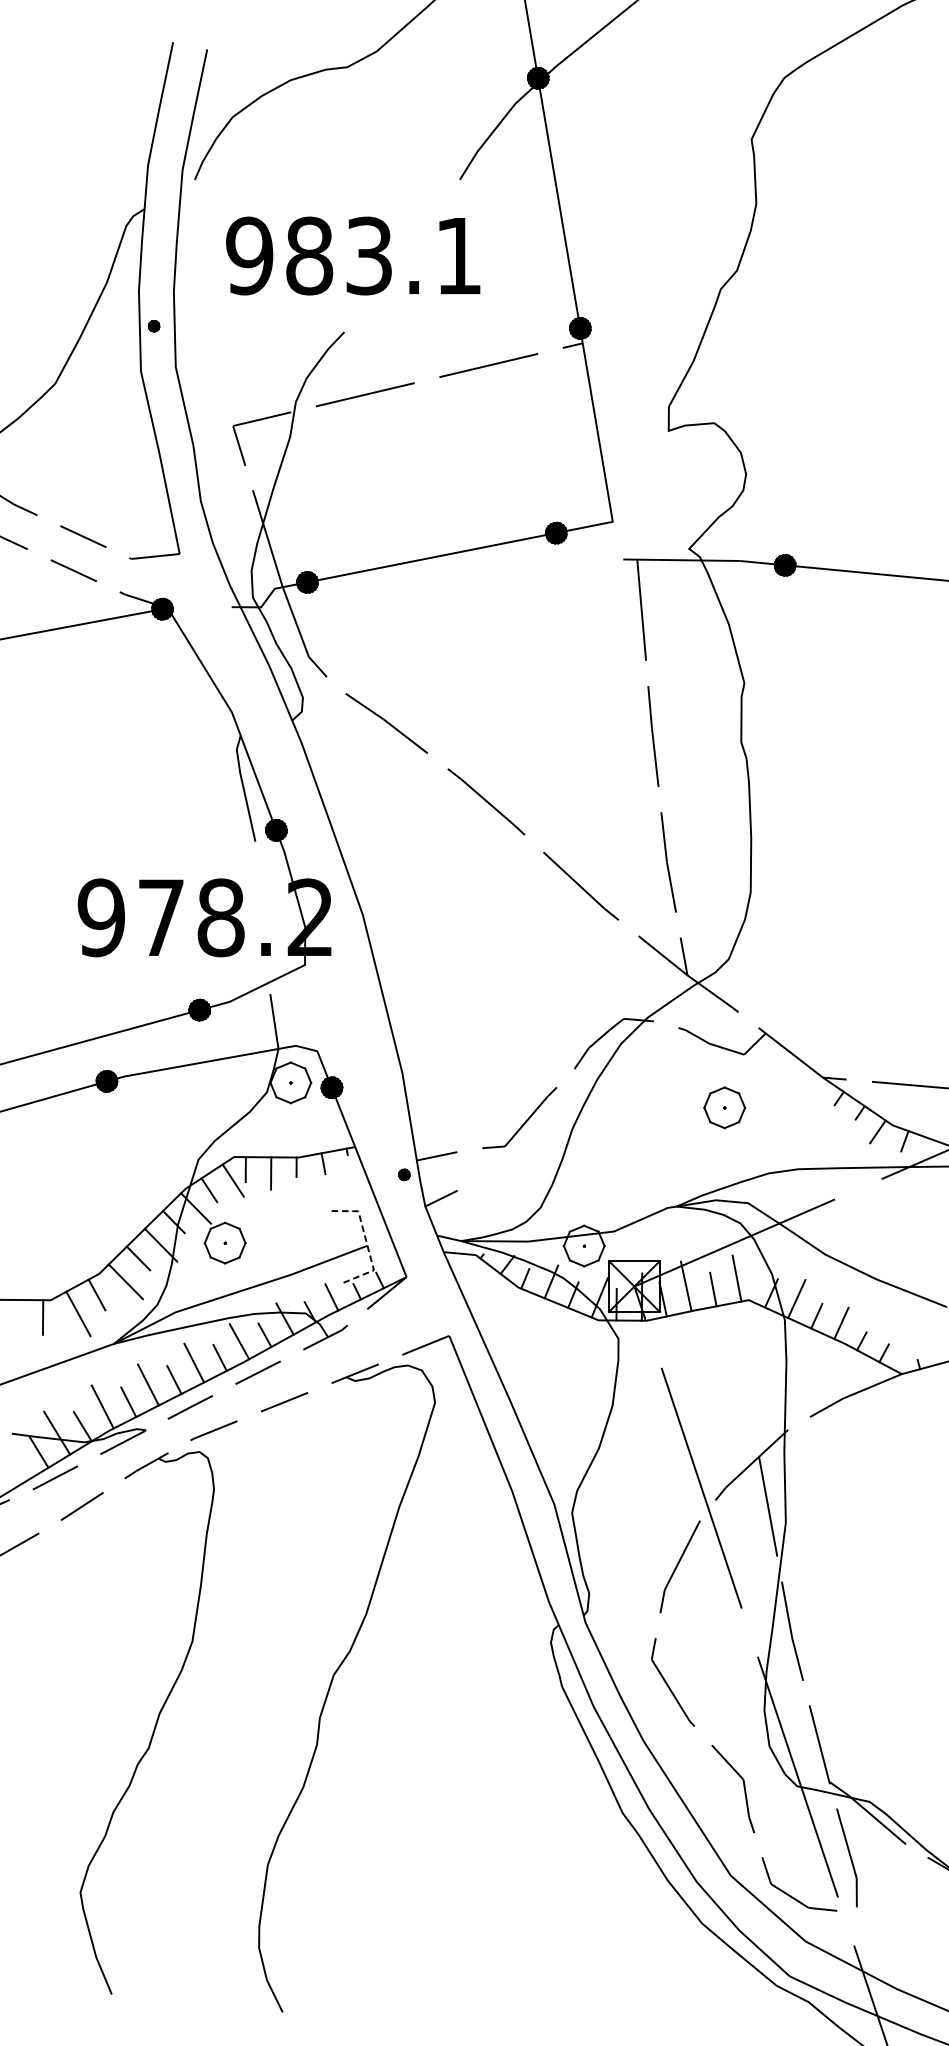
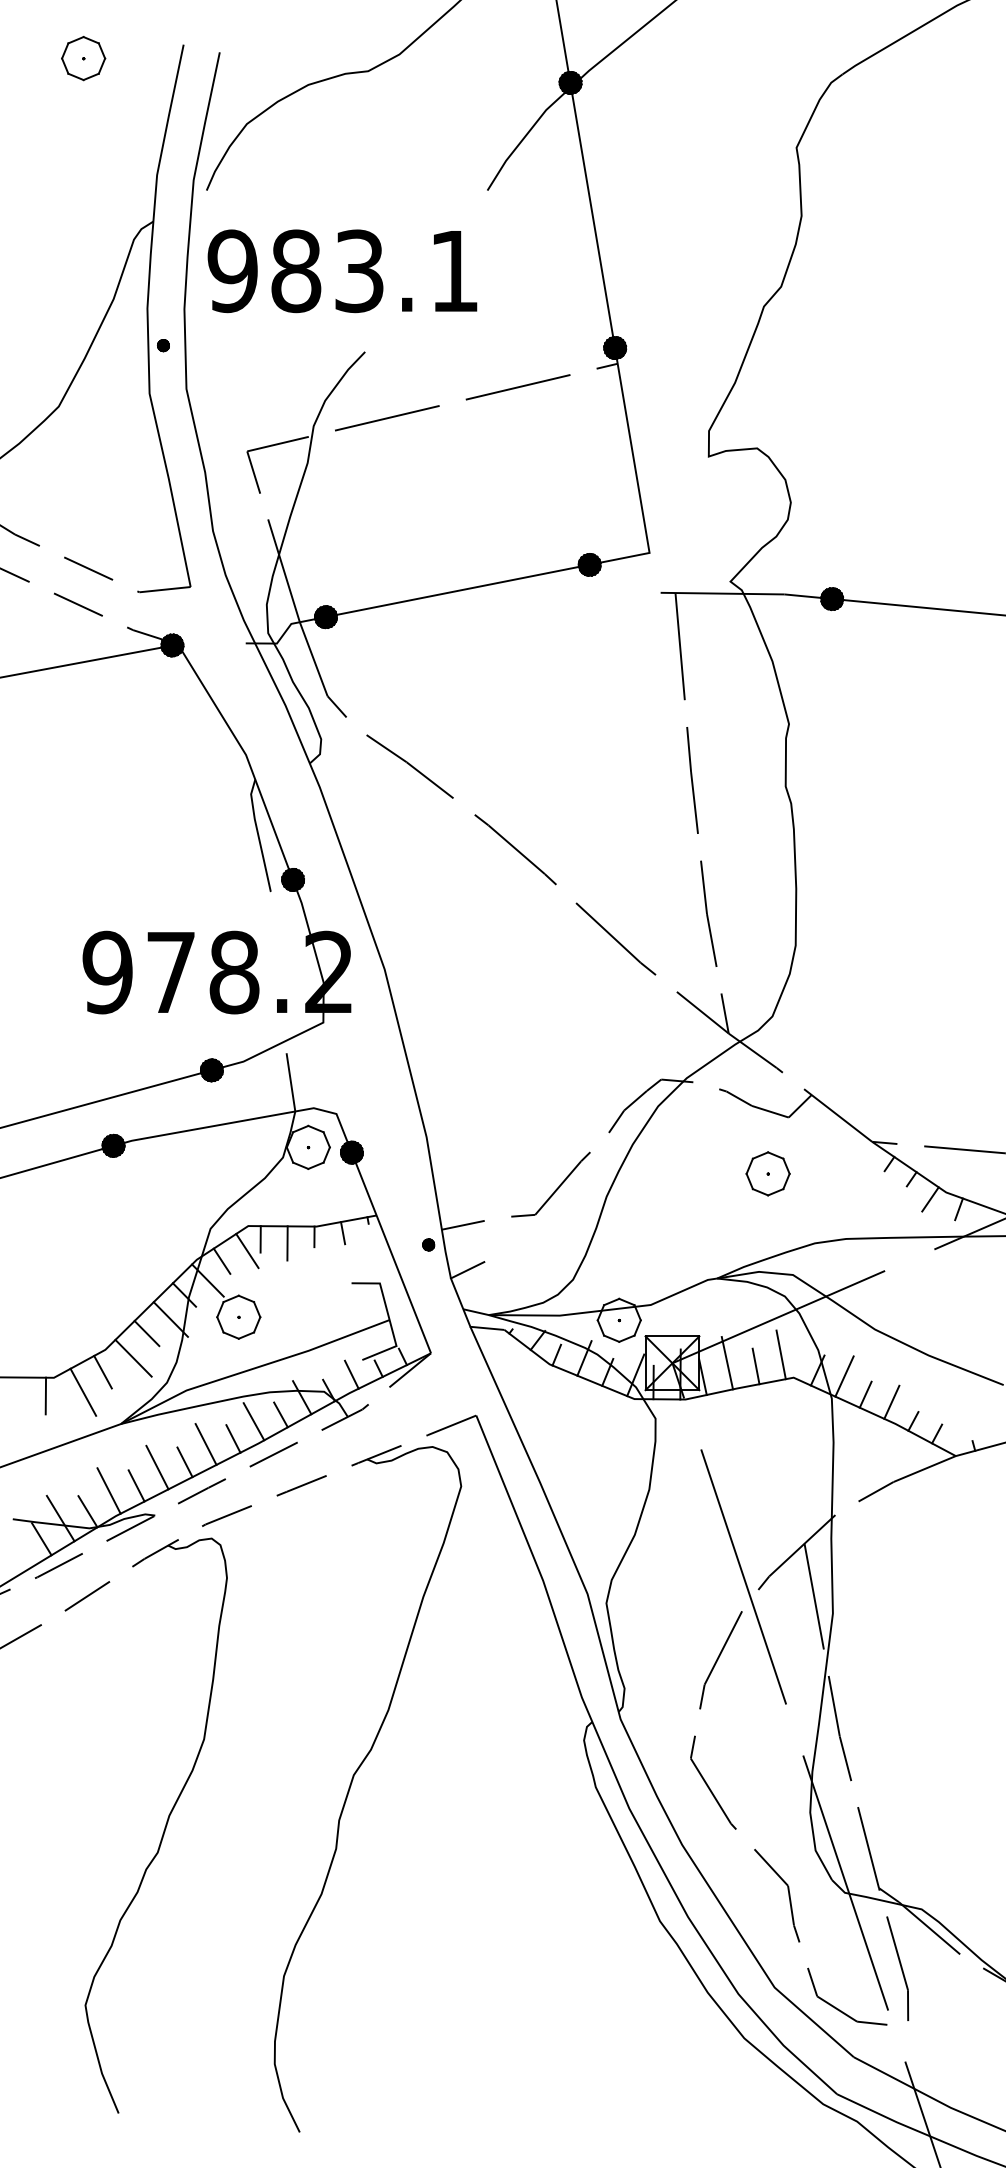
part: (78, 55) -> (83, 58), added
text: (353, 256) -> (342, 271), moved
line: (367, 1245) -> (389, 1319), dashed -> solid

